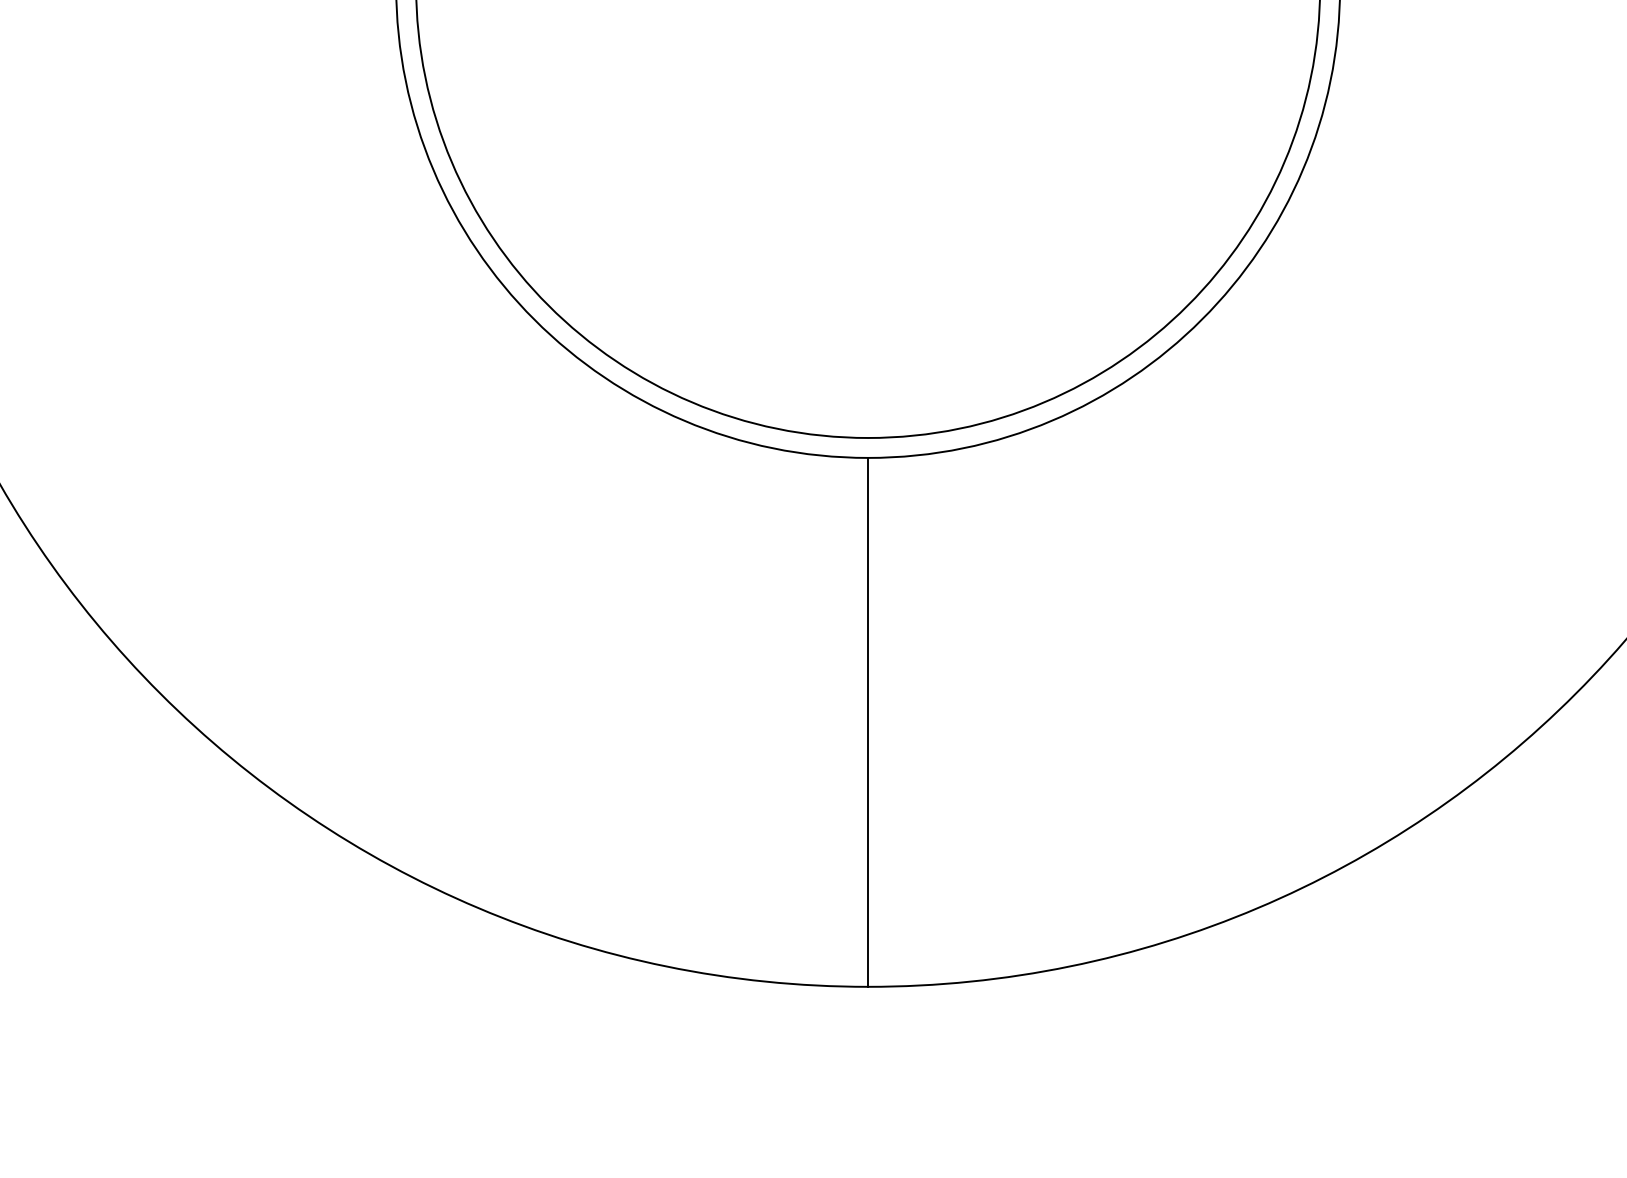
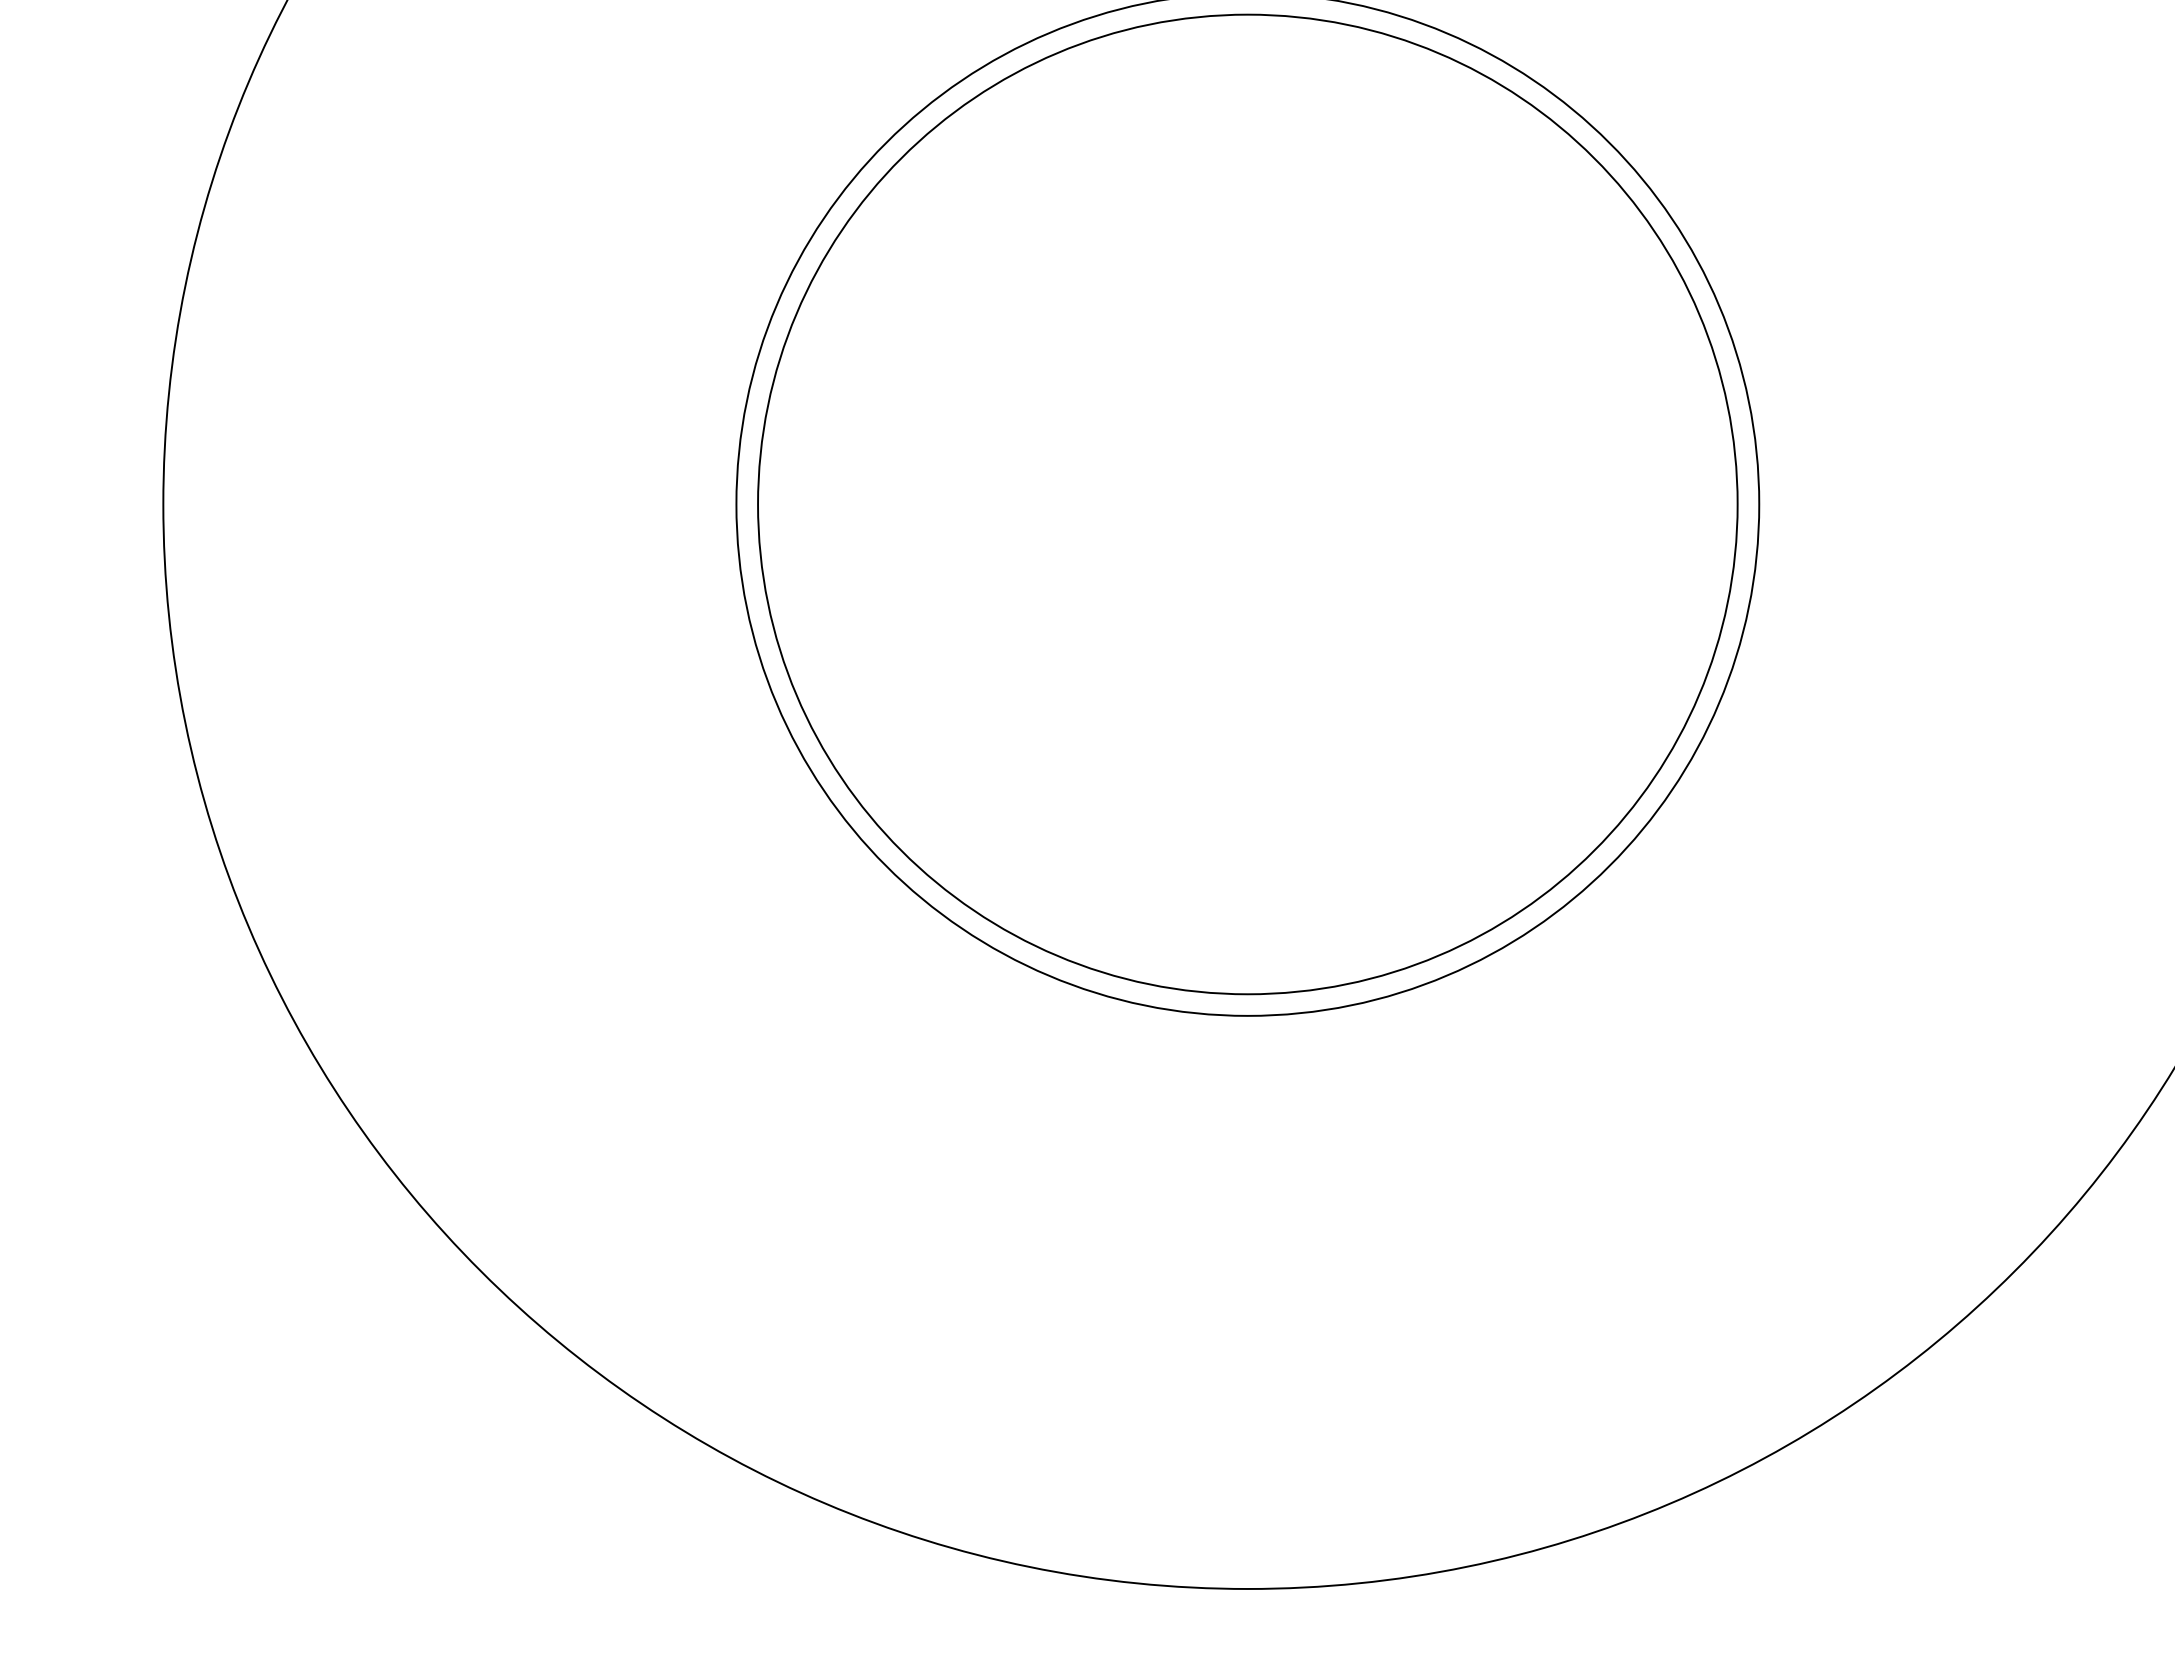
line: (867, 721) -> (1247, 1301), removed

